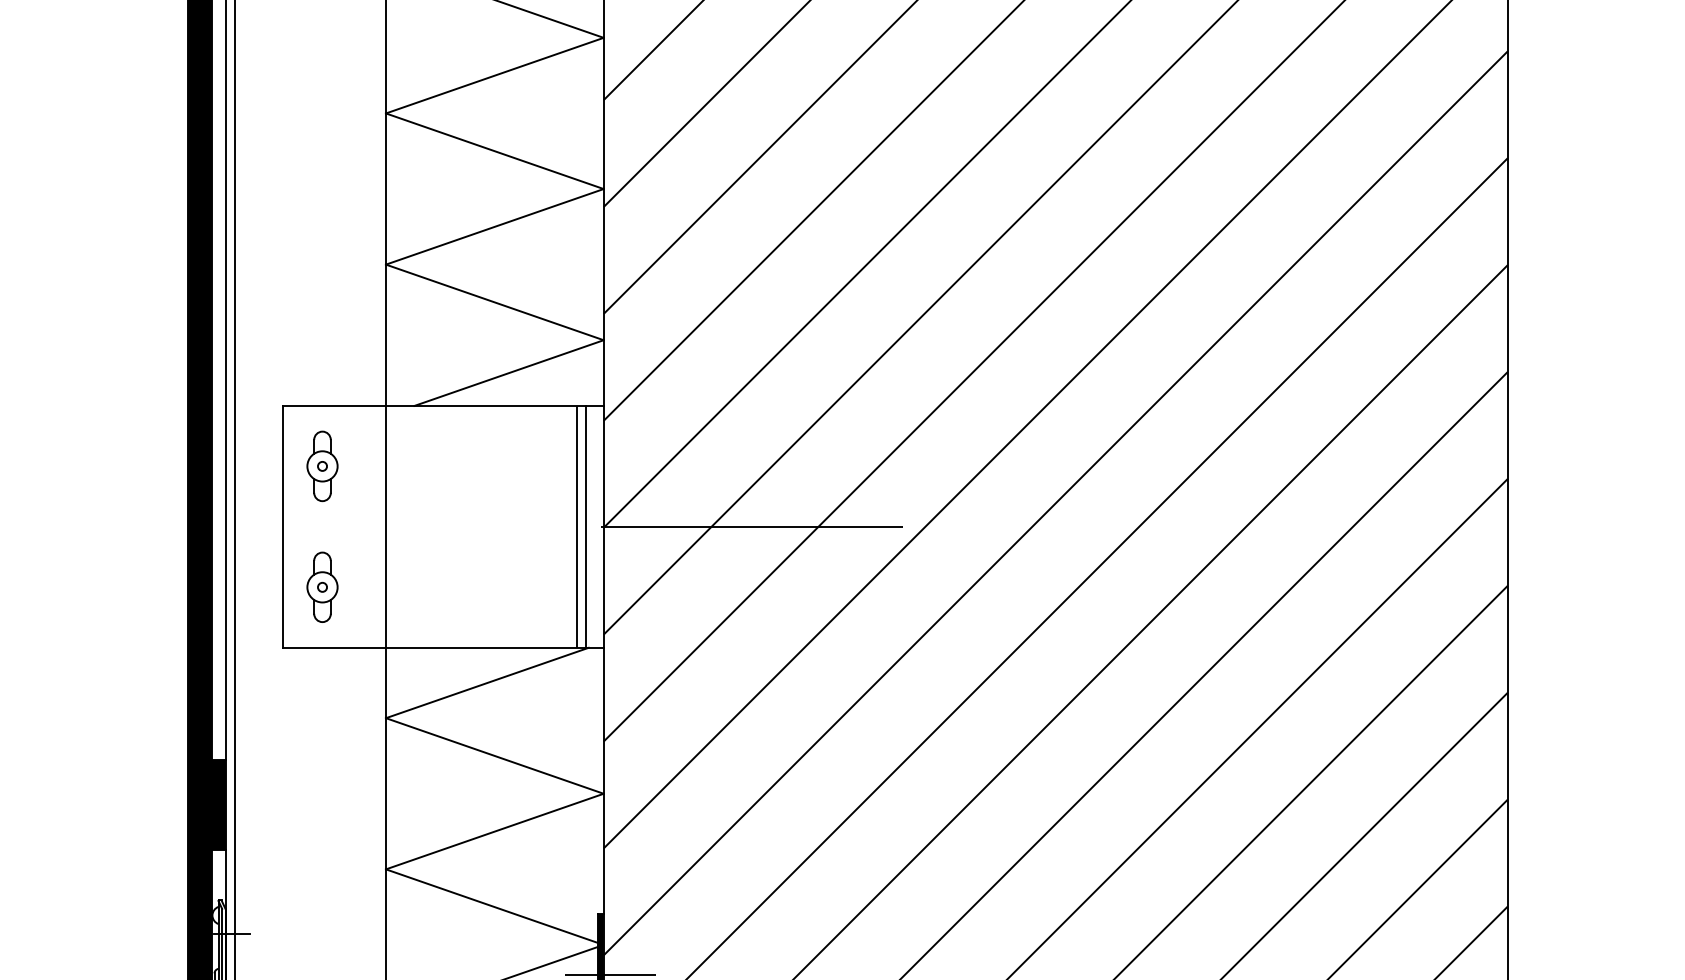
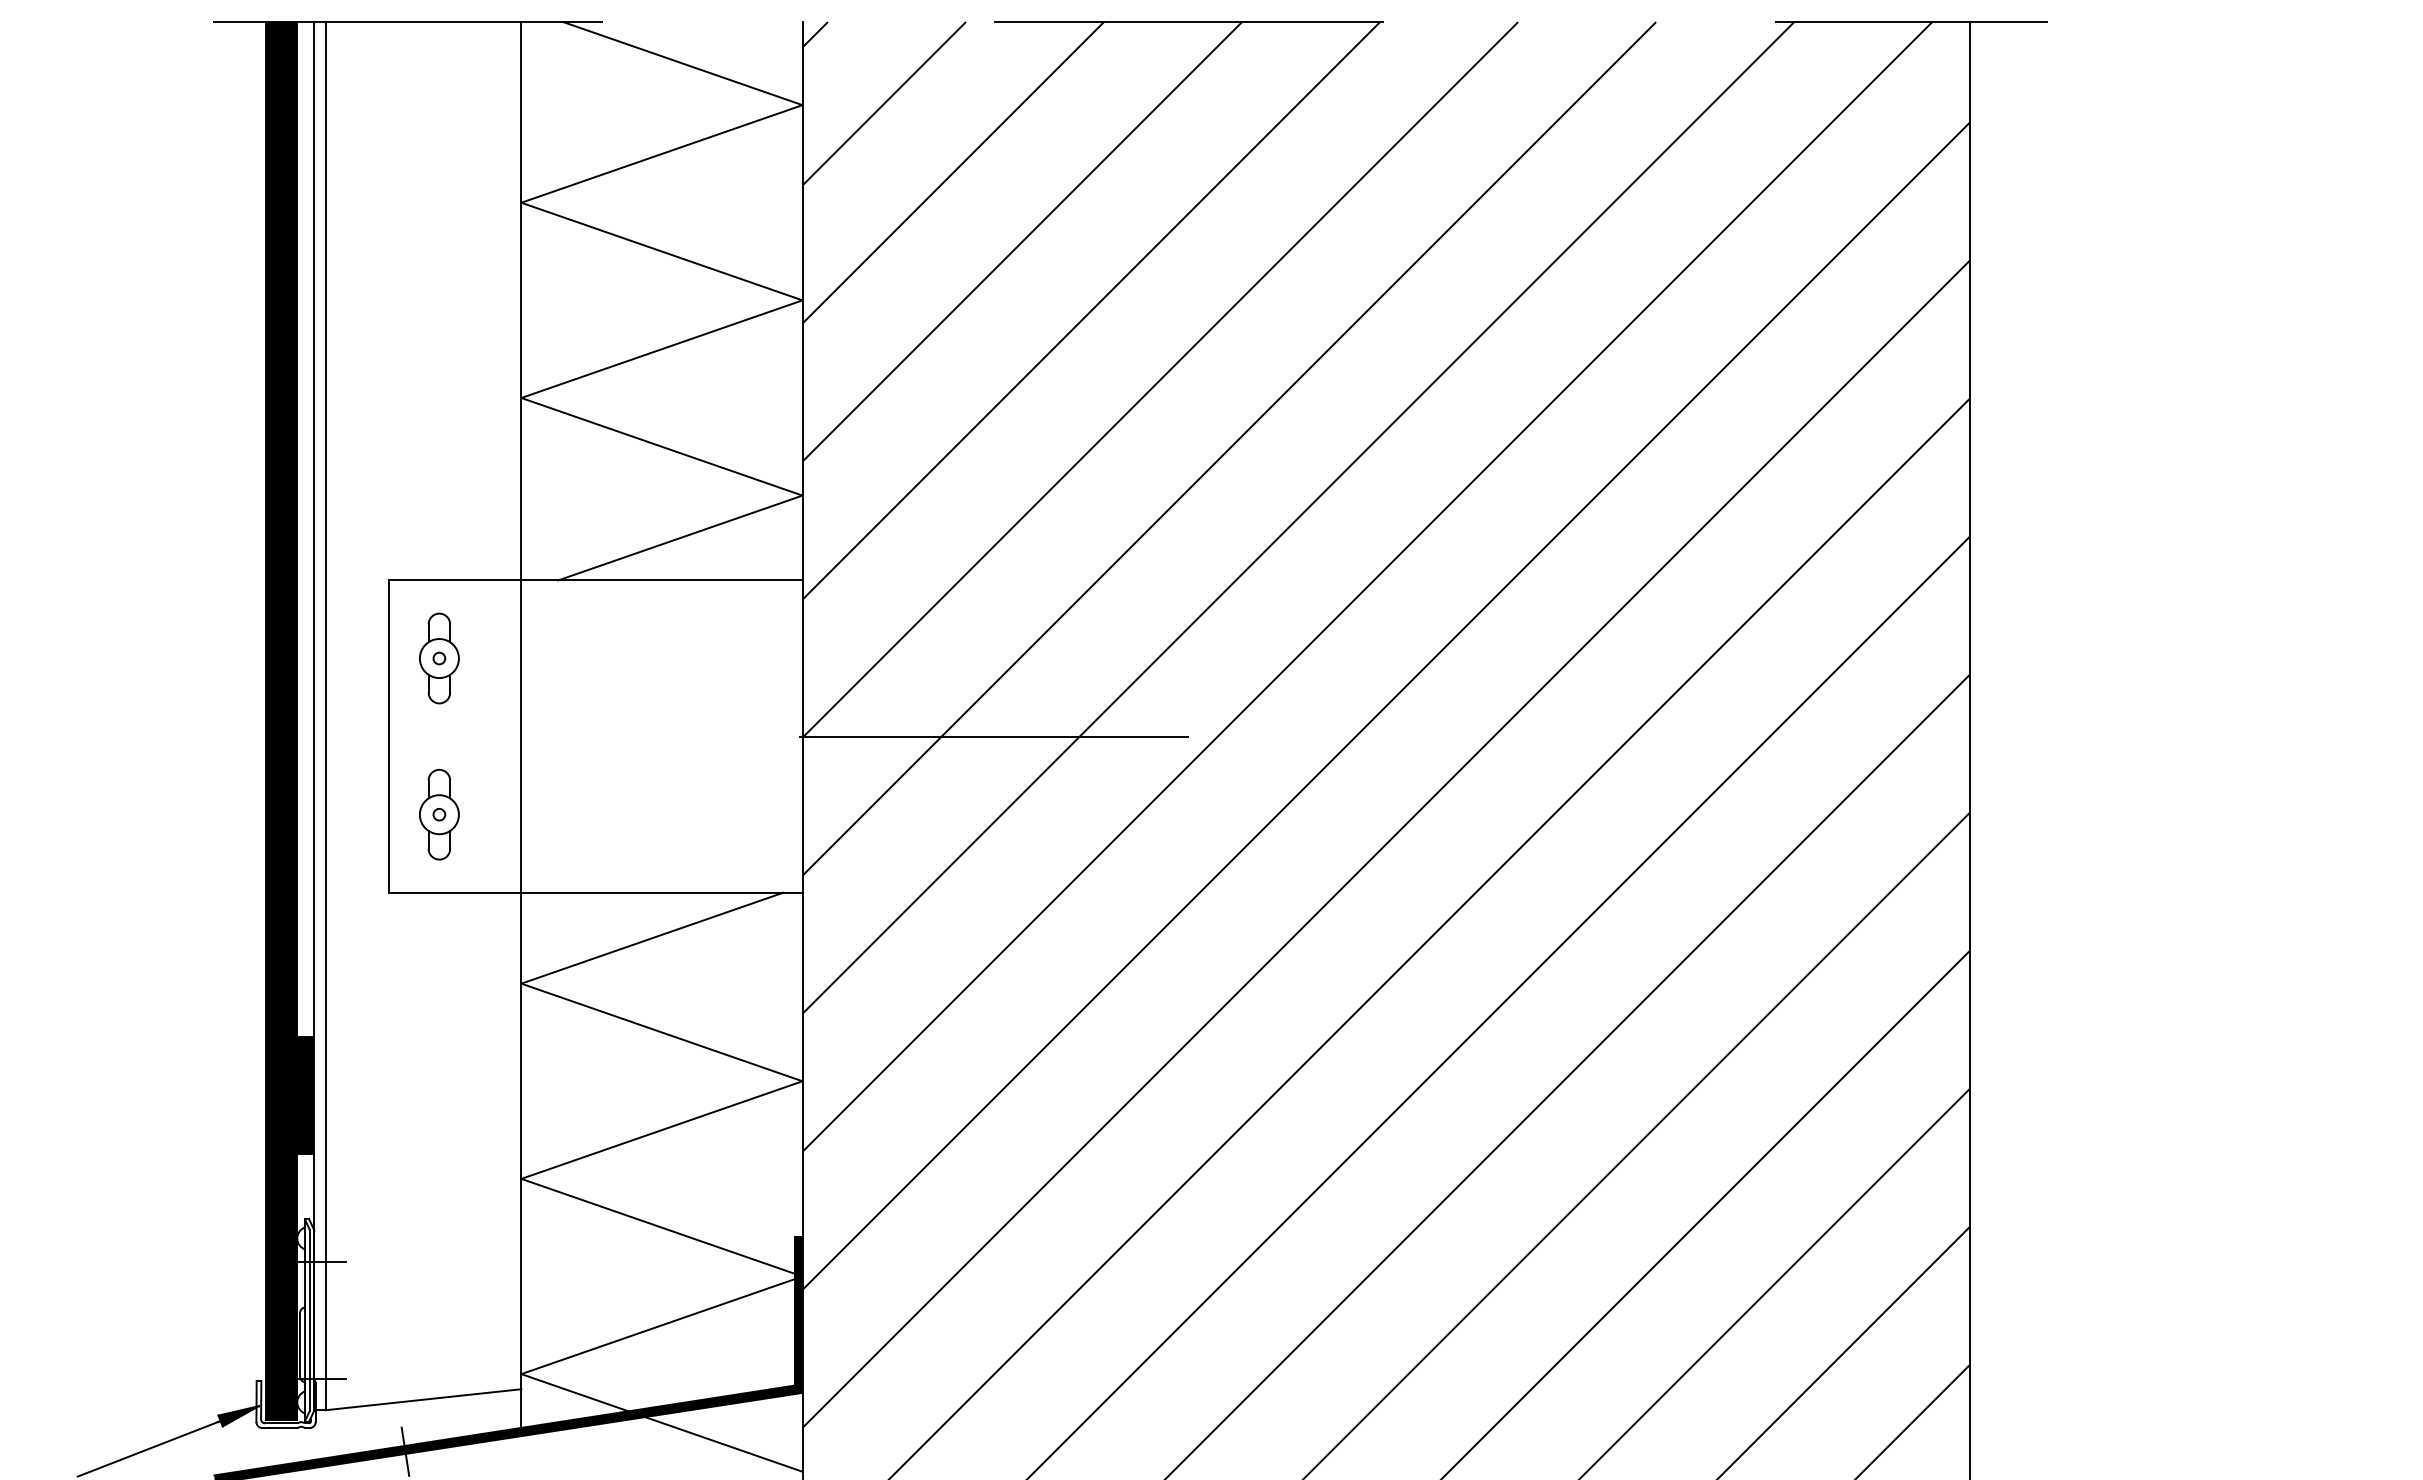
line: (576, 526) -> (767, 736), removed
line: (585, 526) -> (779, 736), removed
line: (609, 974) -> (810, 1314), removed

